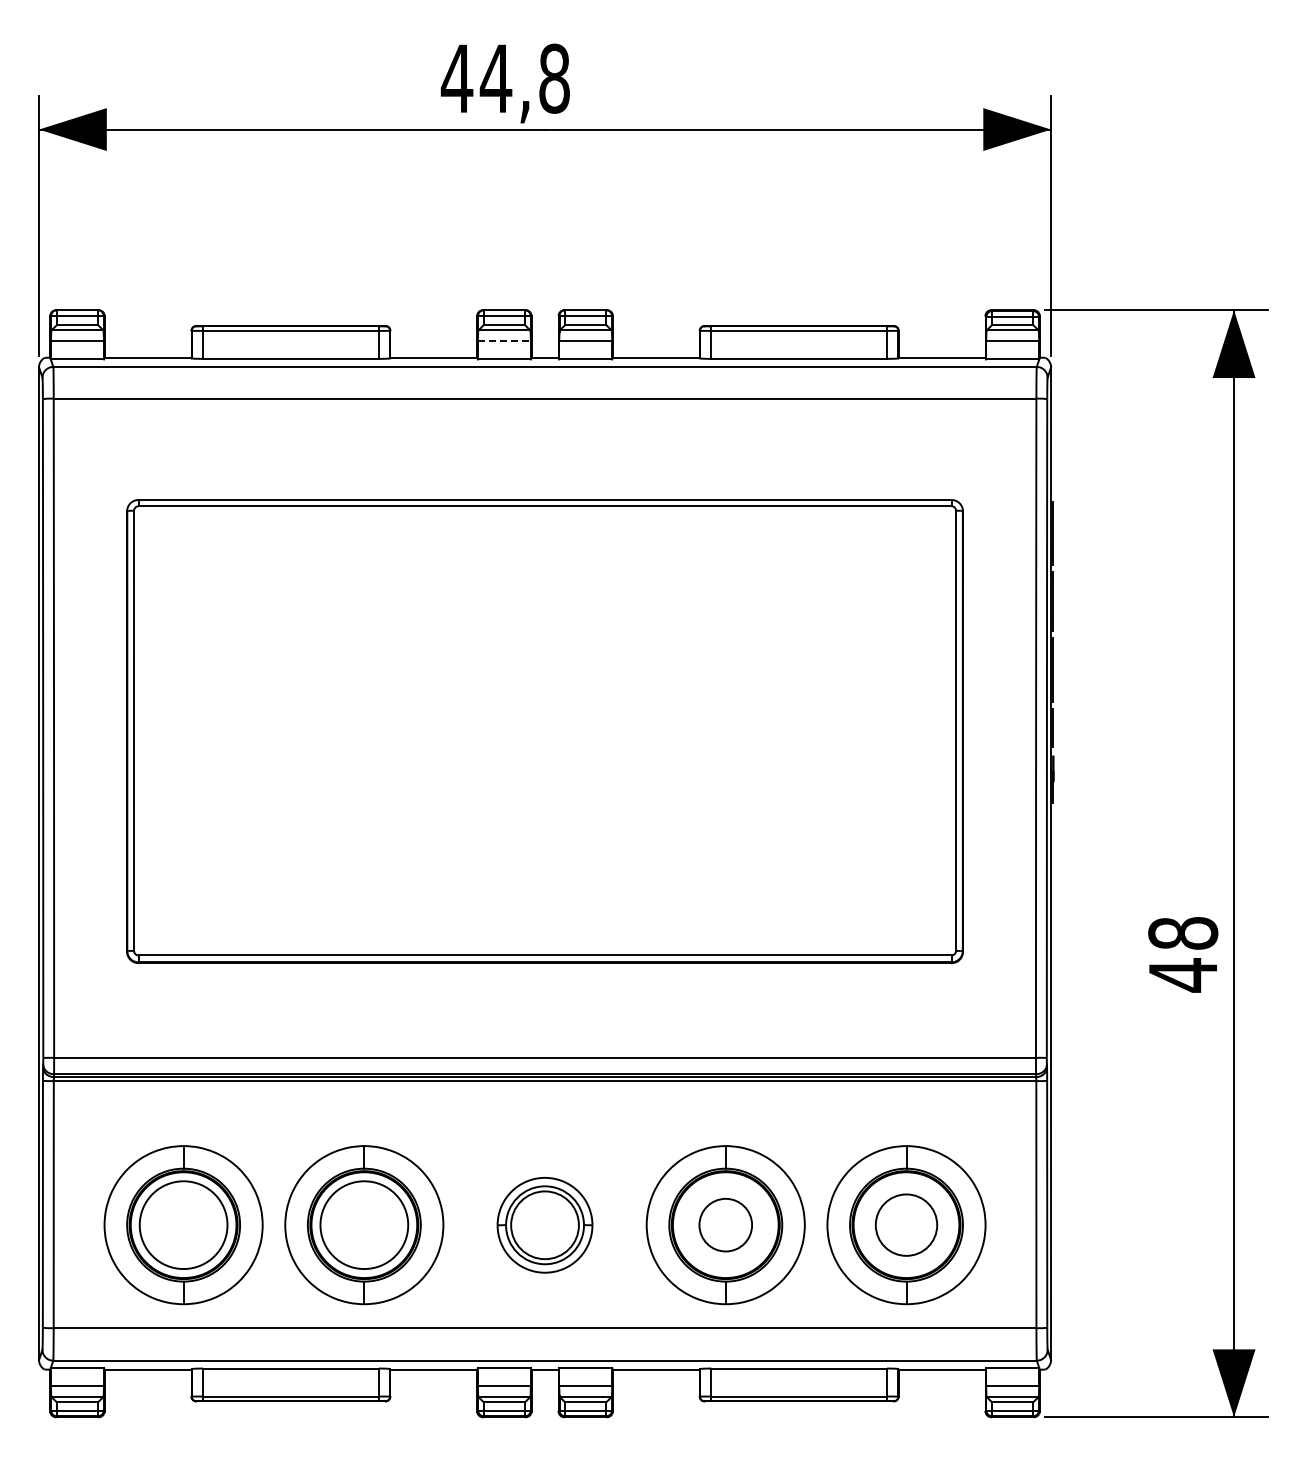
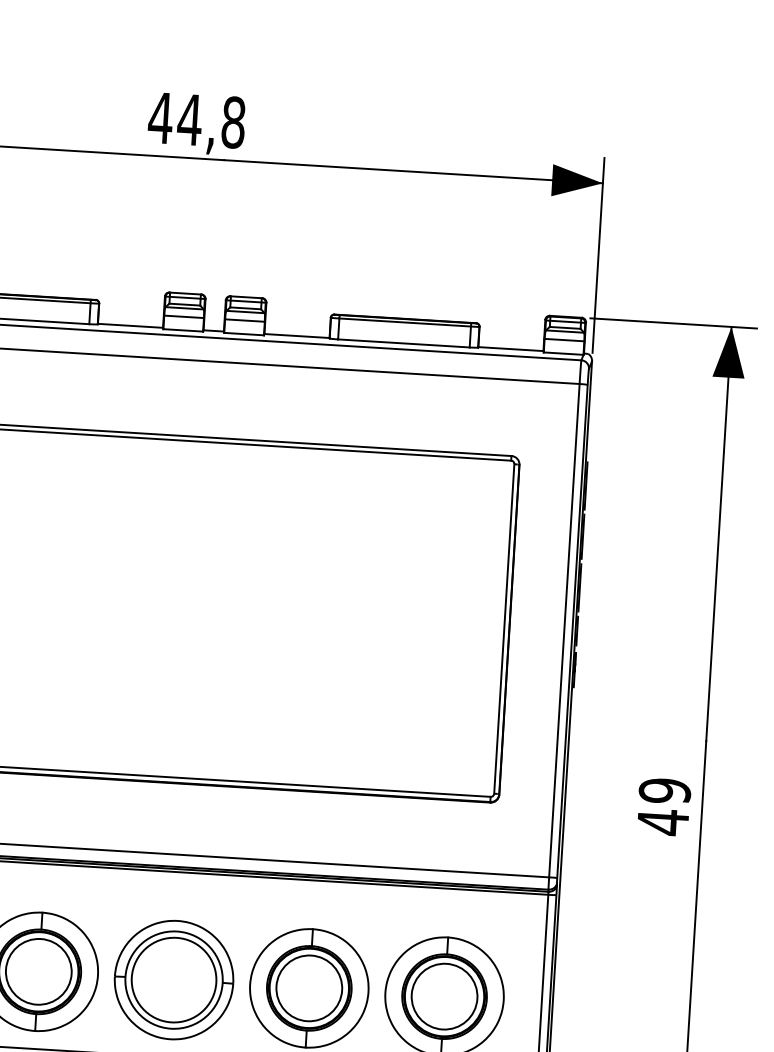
line: (504, 341) -> (184, 316), dashed -> solid
text: (1183, 933) -> (665, 791), 48 -> 49
part: (544, 1225) -> (173, 980), size x1.67
circle: (725, 1225) -> (309, 988), size x1.67
circle: (906, 1225) -> (444, 996), size x1.43

